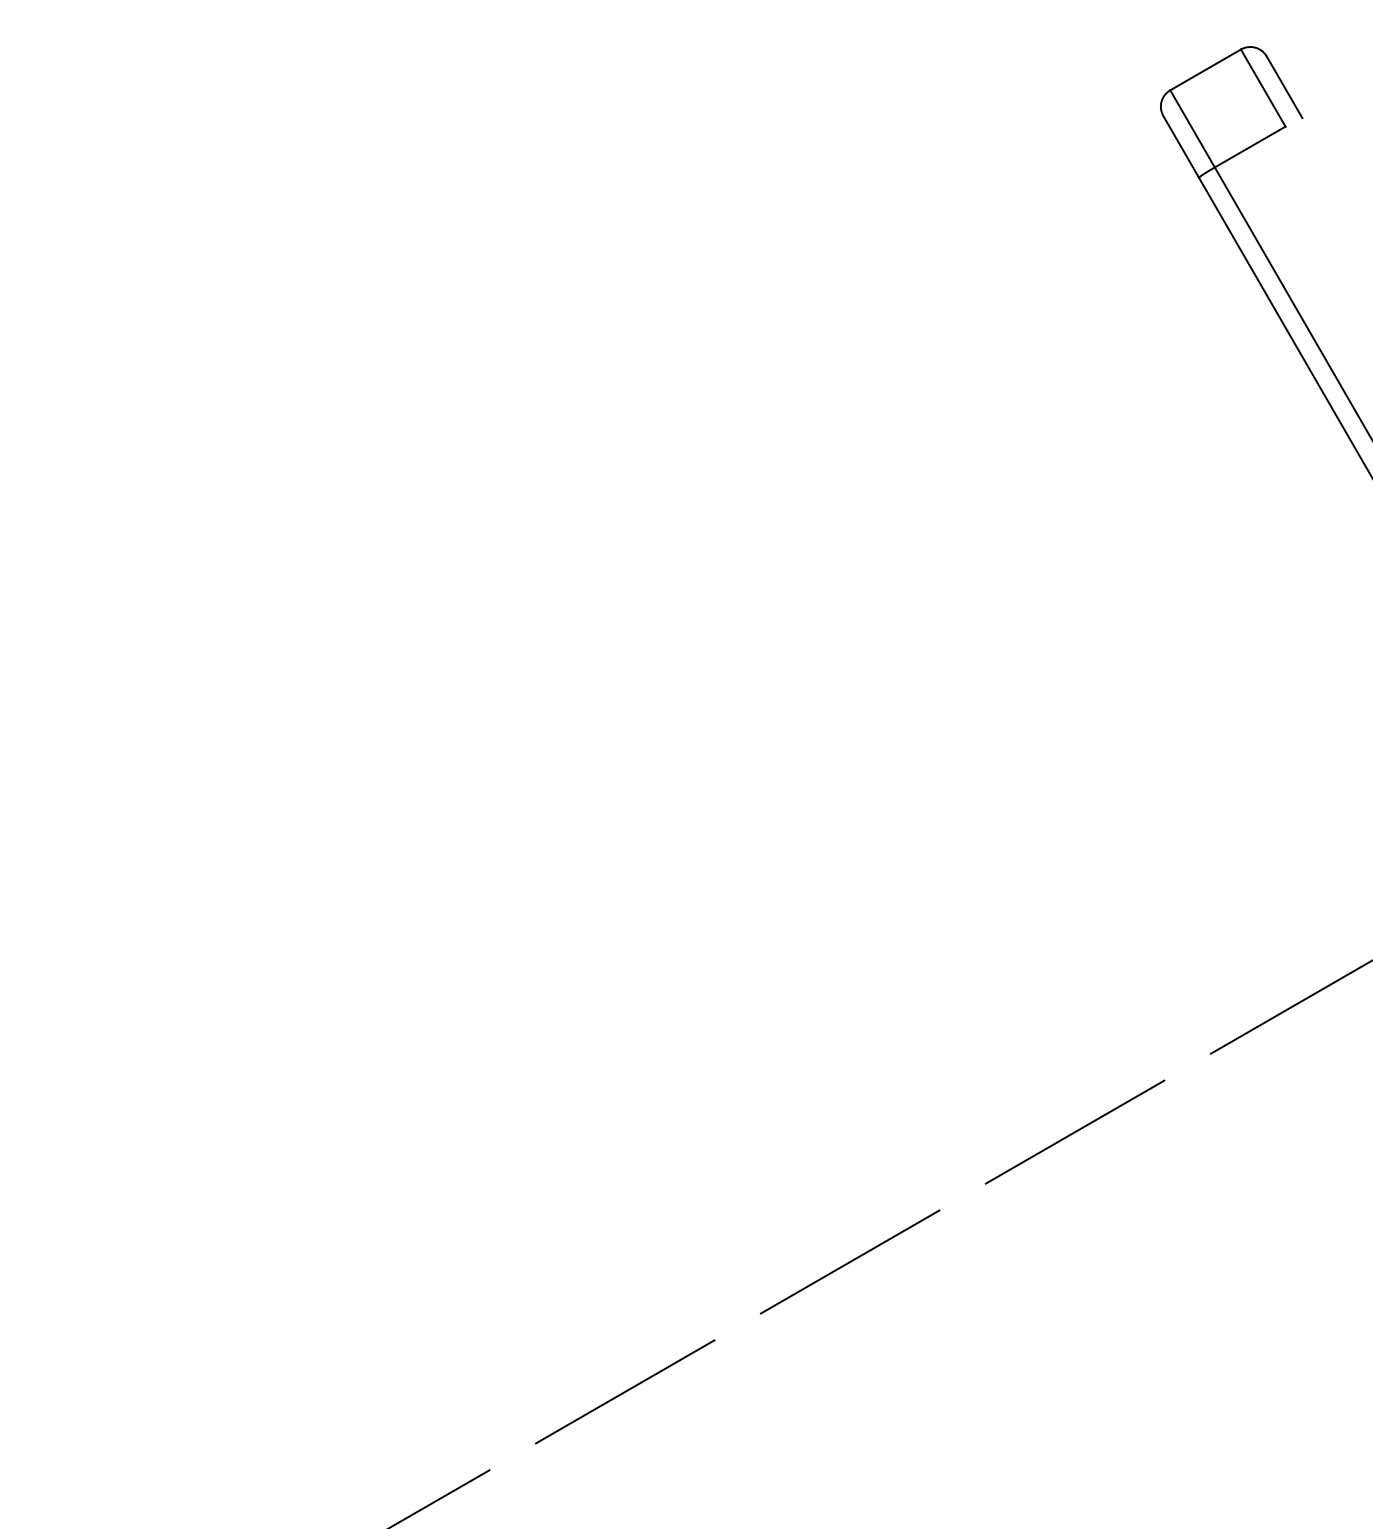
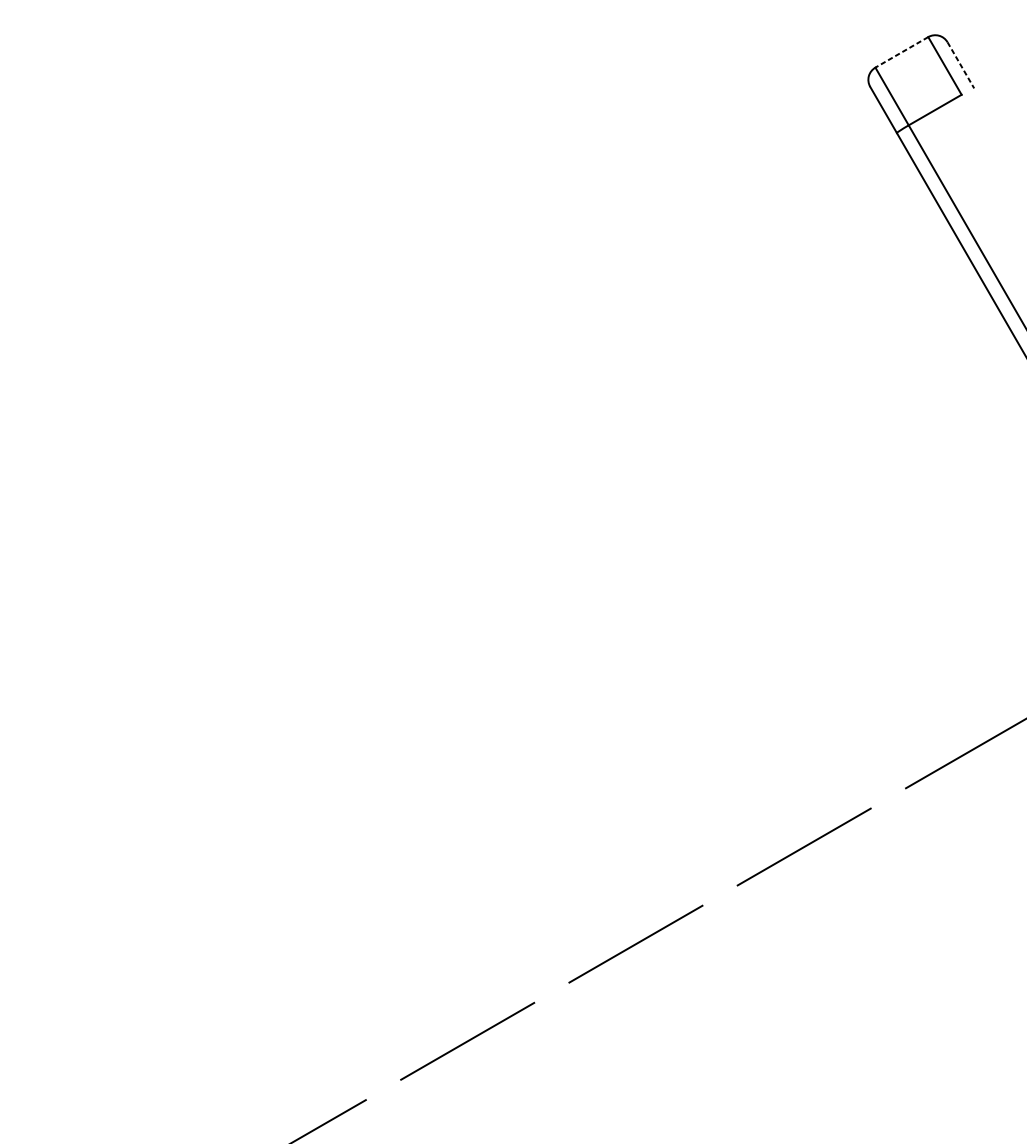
line: (1205, 69) -> (901, 52), solid -> dashed
line: (1284, 87) -> (960, 65), solid -> dashed

